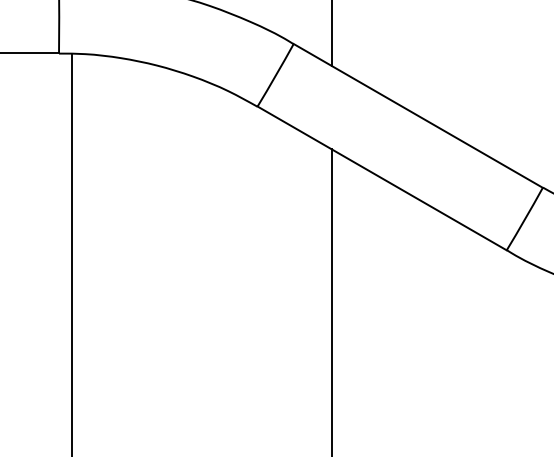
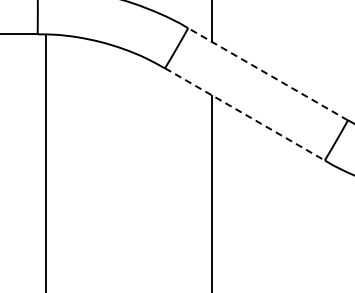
line: (417, 116) -> (267, 74), solid -> dashed
line: (383, 178) -> (245, 114), solid -> dashed

